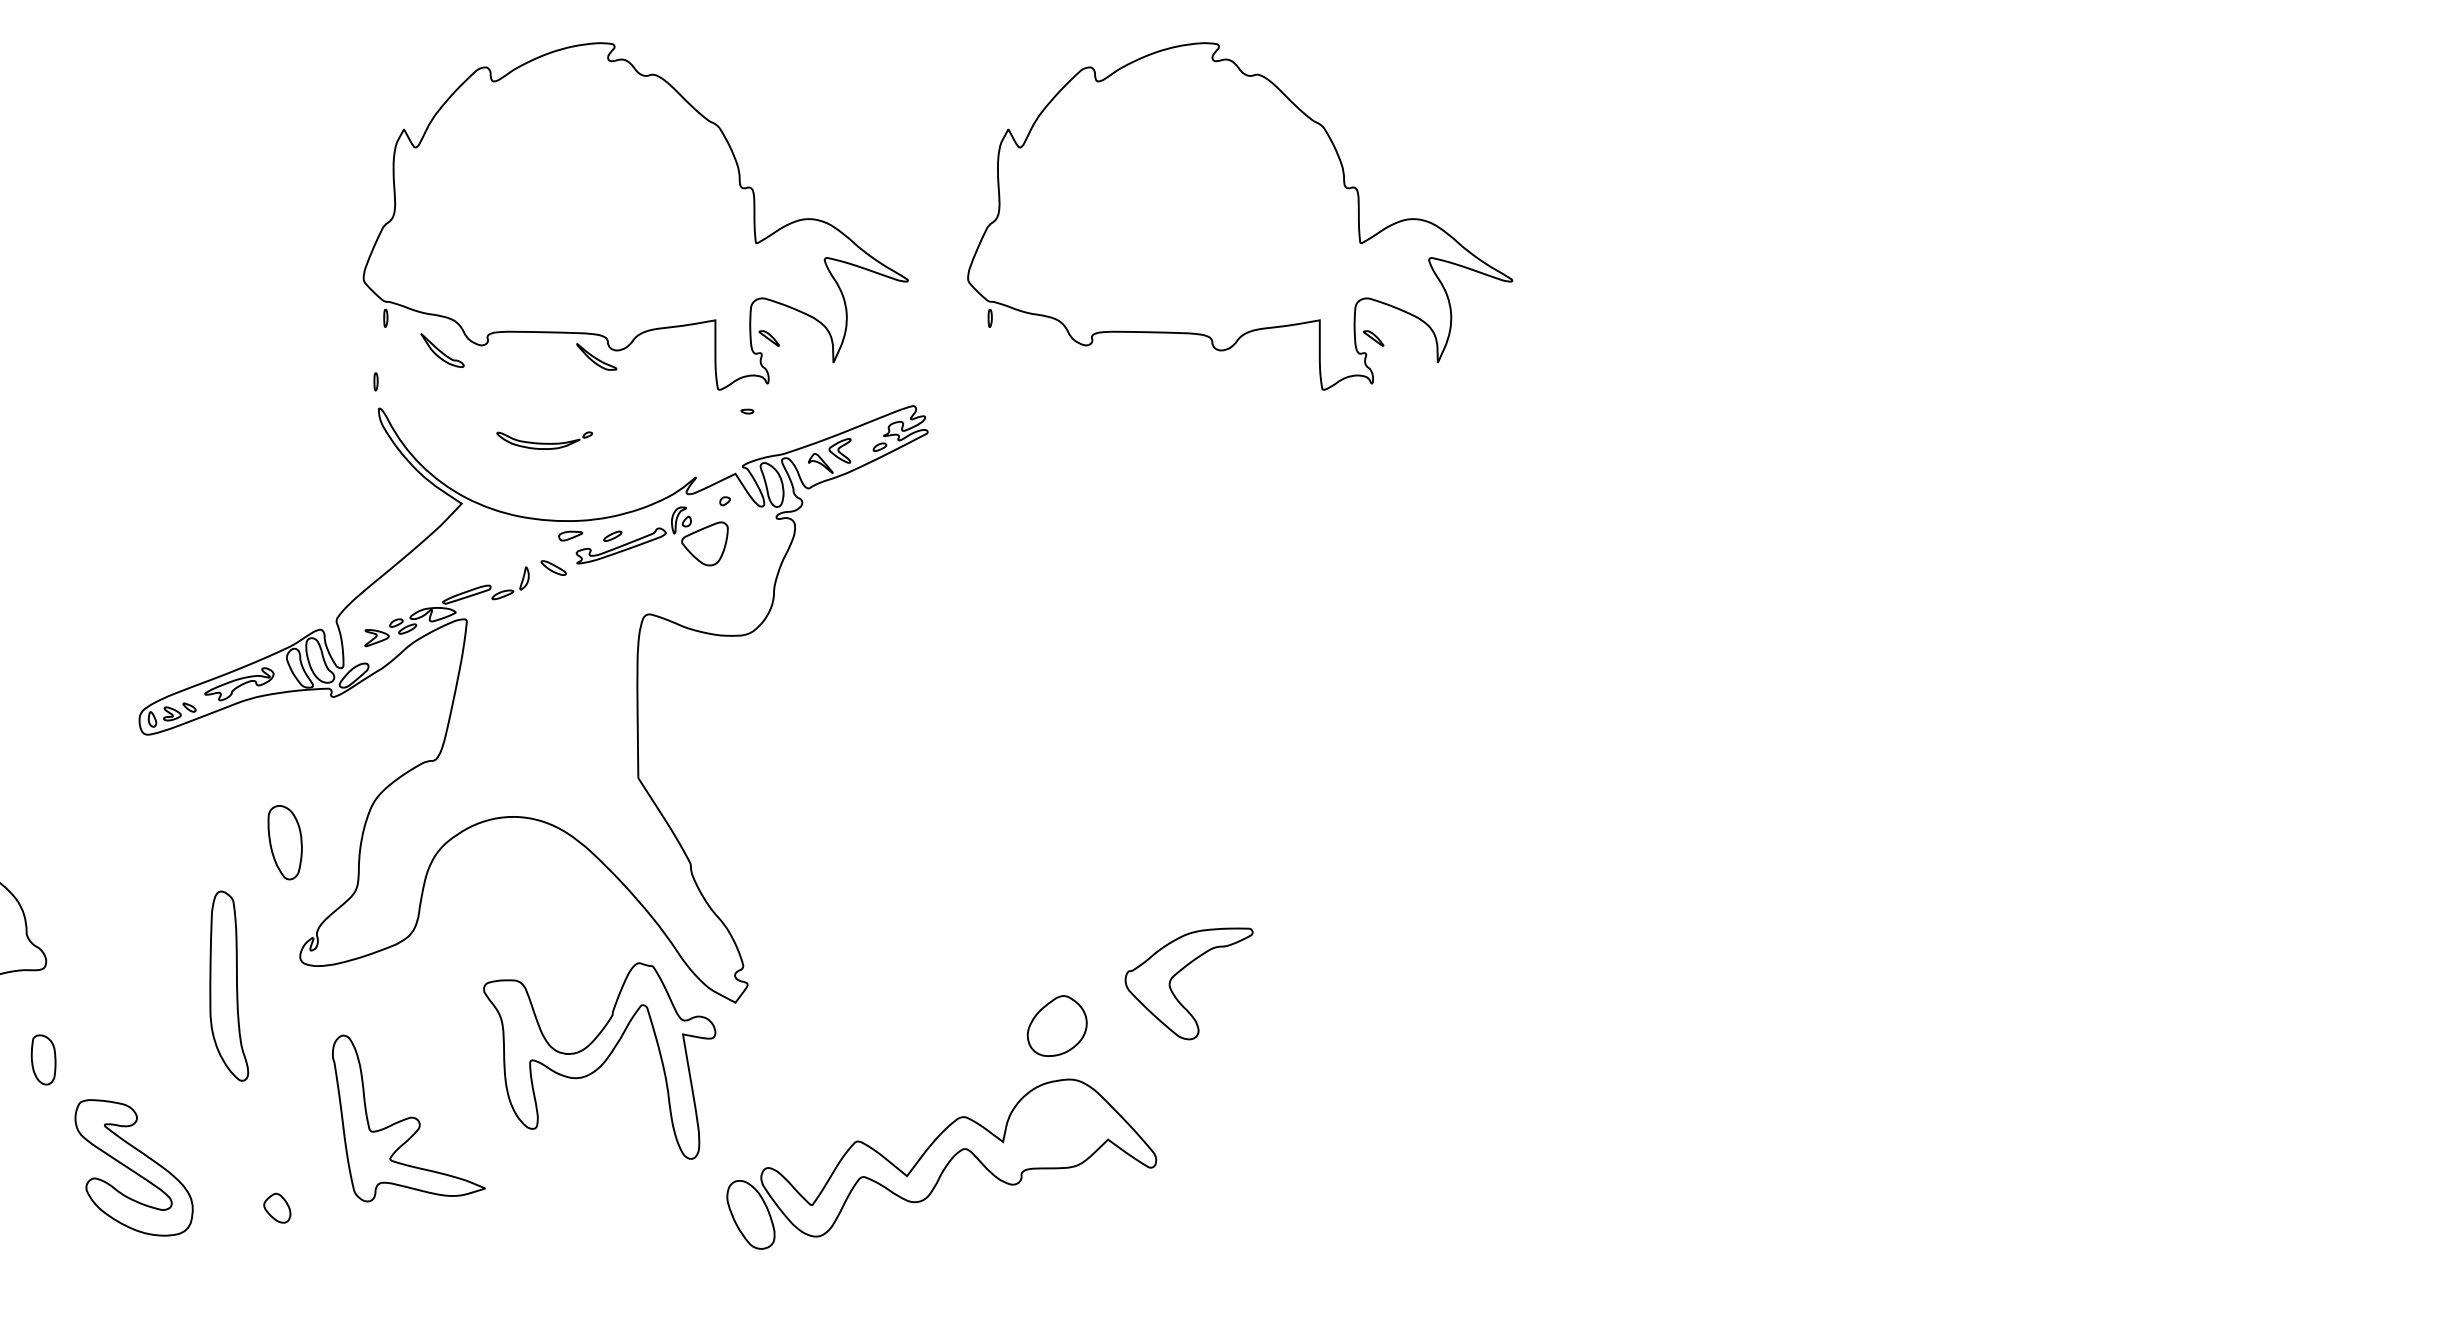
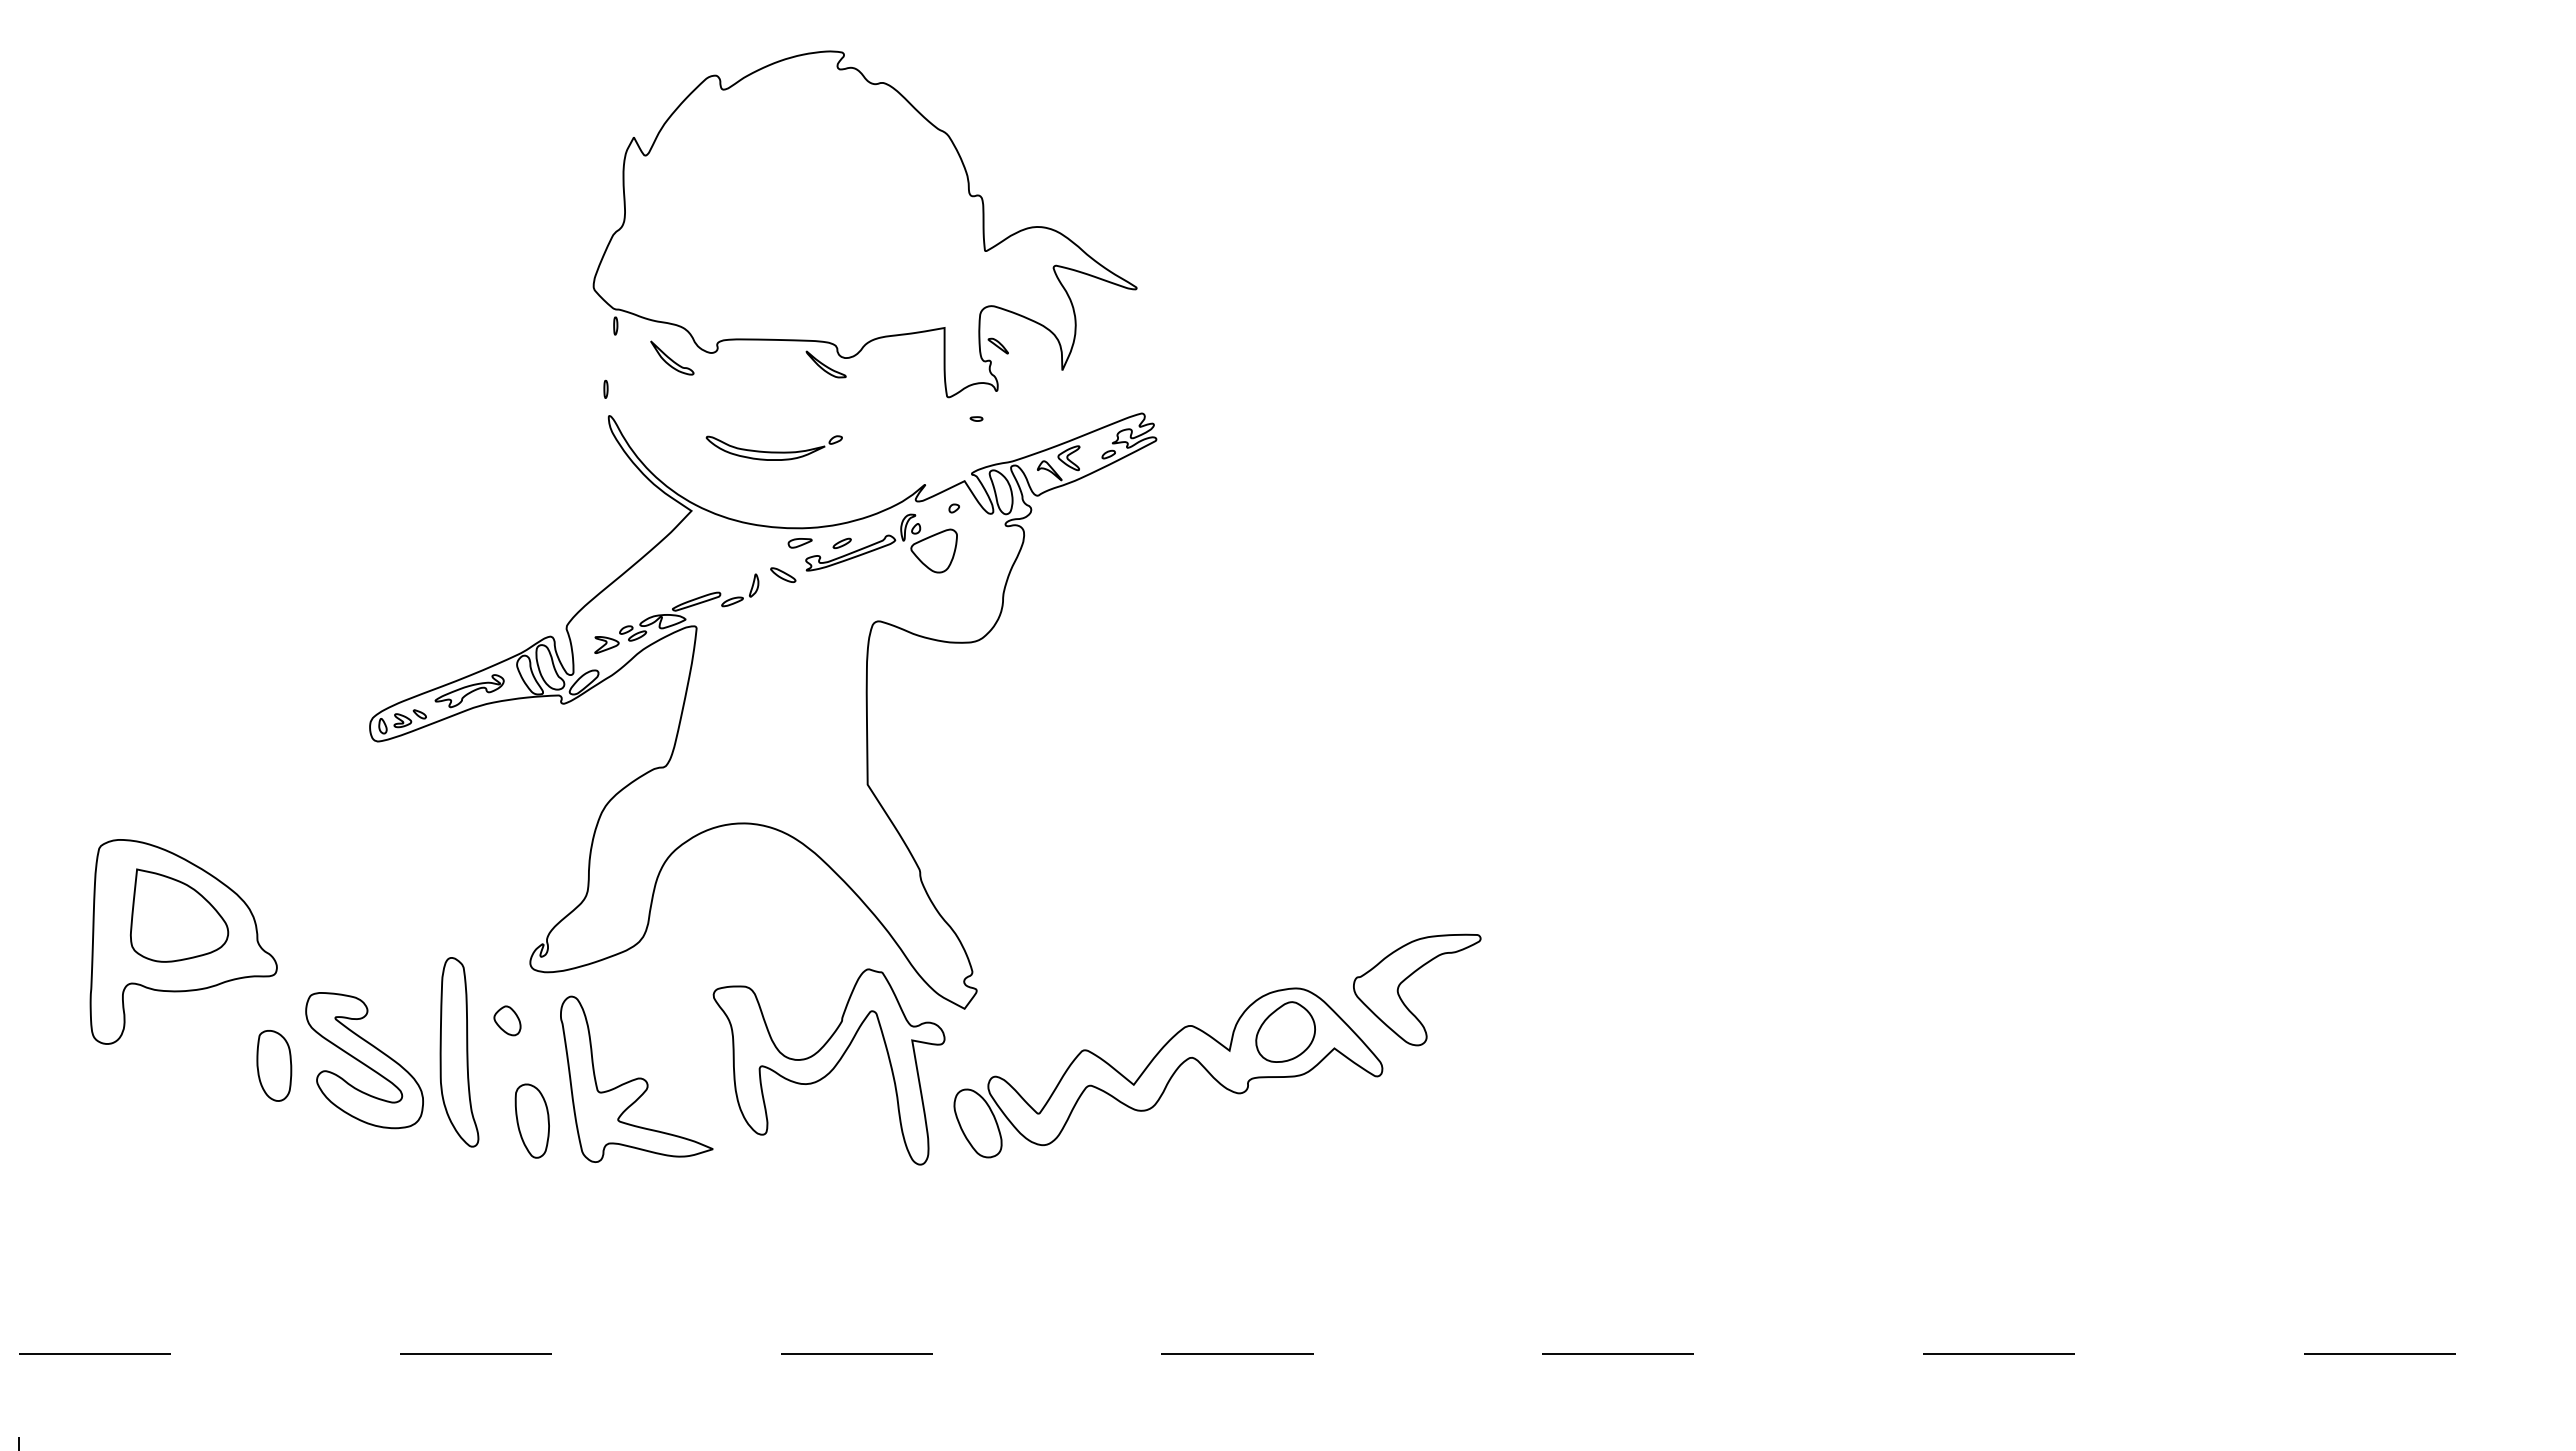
part: (1239, 216) -> (1467, 224), removed
part: (543, 440) -> (773, 447), size x1.43
part: (284, 842) -> (531, 1120), moved
part: (229, 986) -> (459, 1052), moved
part: (43, 1059) -> (274, 1065), size x1.43
part: (408, 1117) -> (636, 1078), moved
part: (941, 1163) -> (1168, 1072), moved
part: (133, 1167) -> (364, 1060), moved
part: (277, 1207) -> (507, 1020), moved

